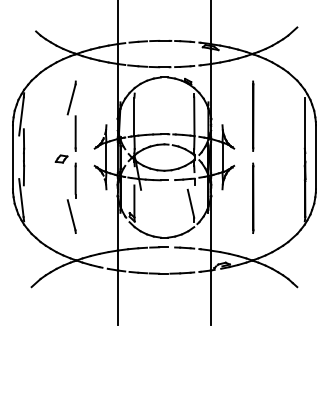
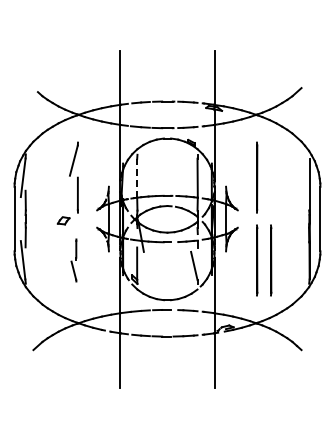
line: (134, 116) -> (137, 177), solid -> dashed
part: (71, 198) -> (73, 260), size x0.6
line: (267, 198) -> (271, 260), added

